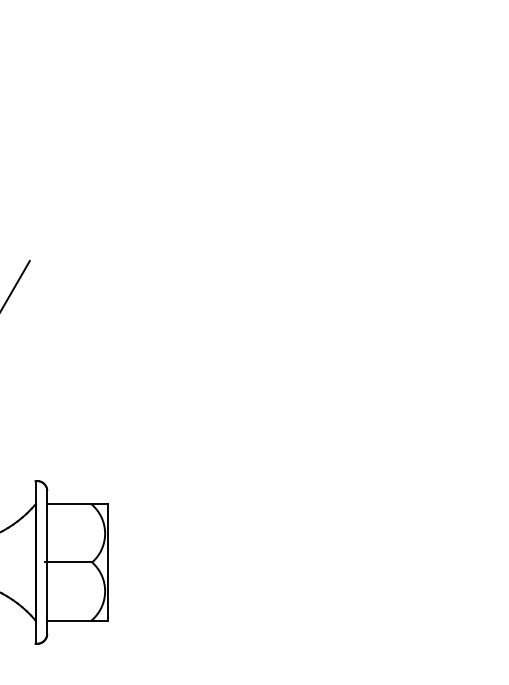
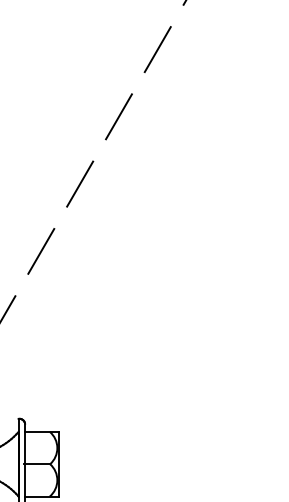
line: (146, 58) -> (80, 183), added
line: (76, 180) -> (41, 251), added

